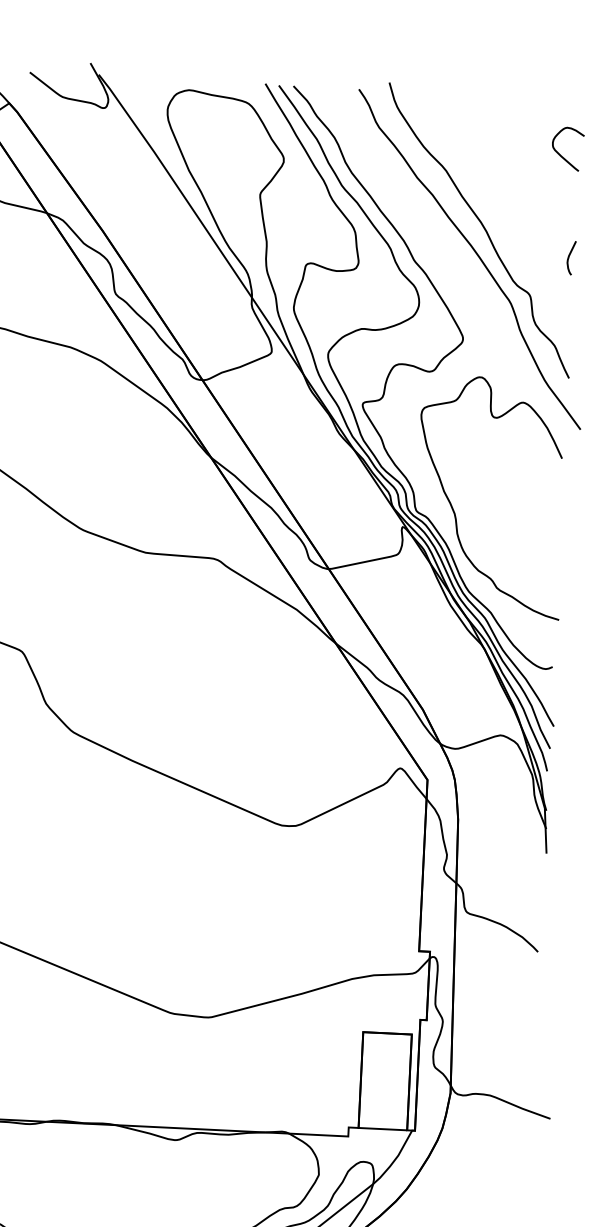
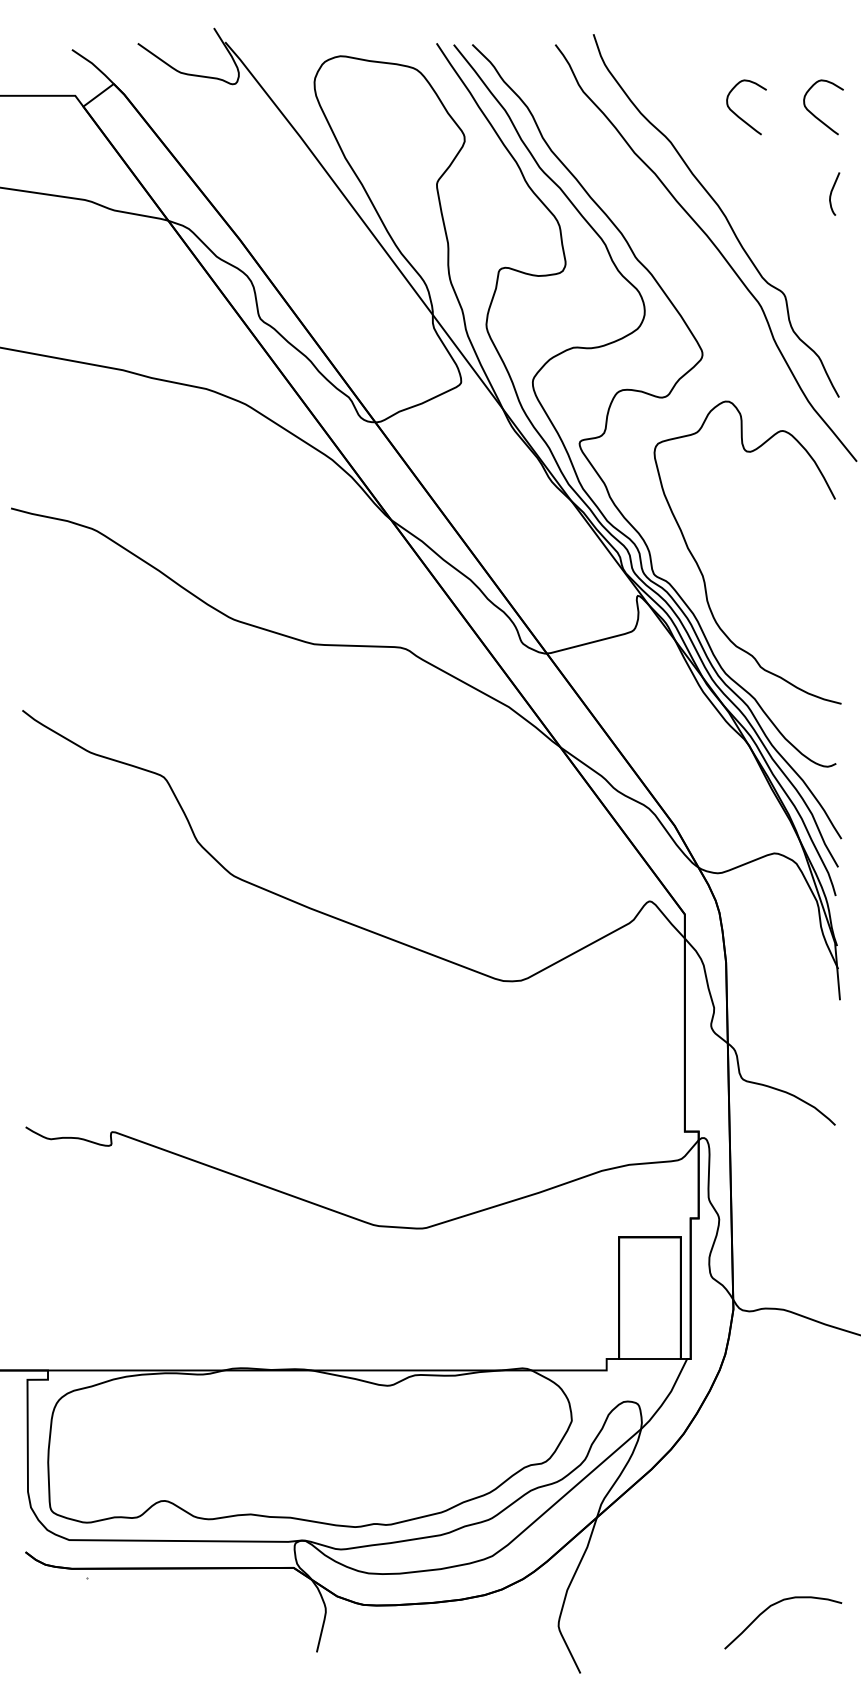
curve: (500, 152) -> (738, 115), added
curve: (569, 256) -> (832, 192), moved

